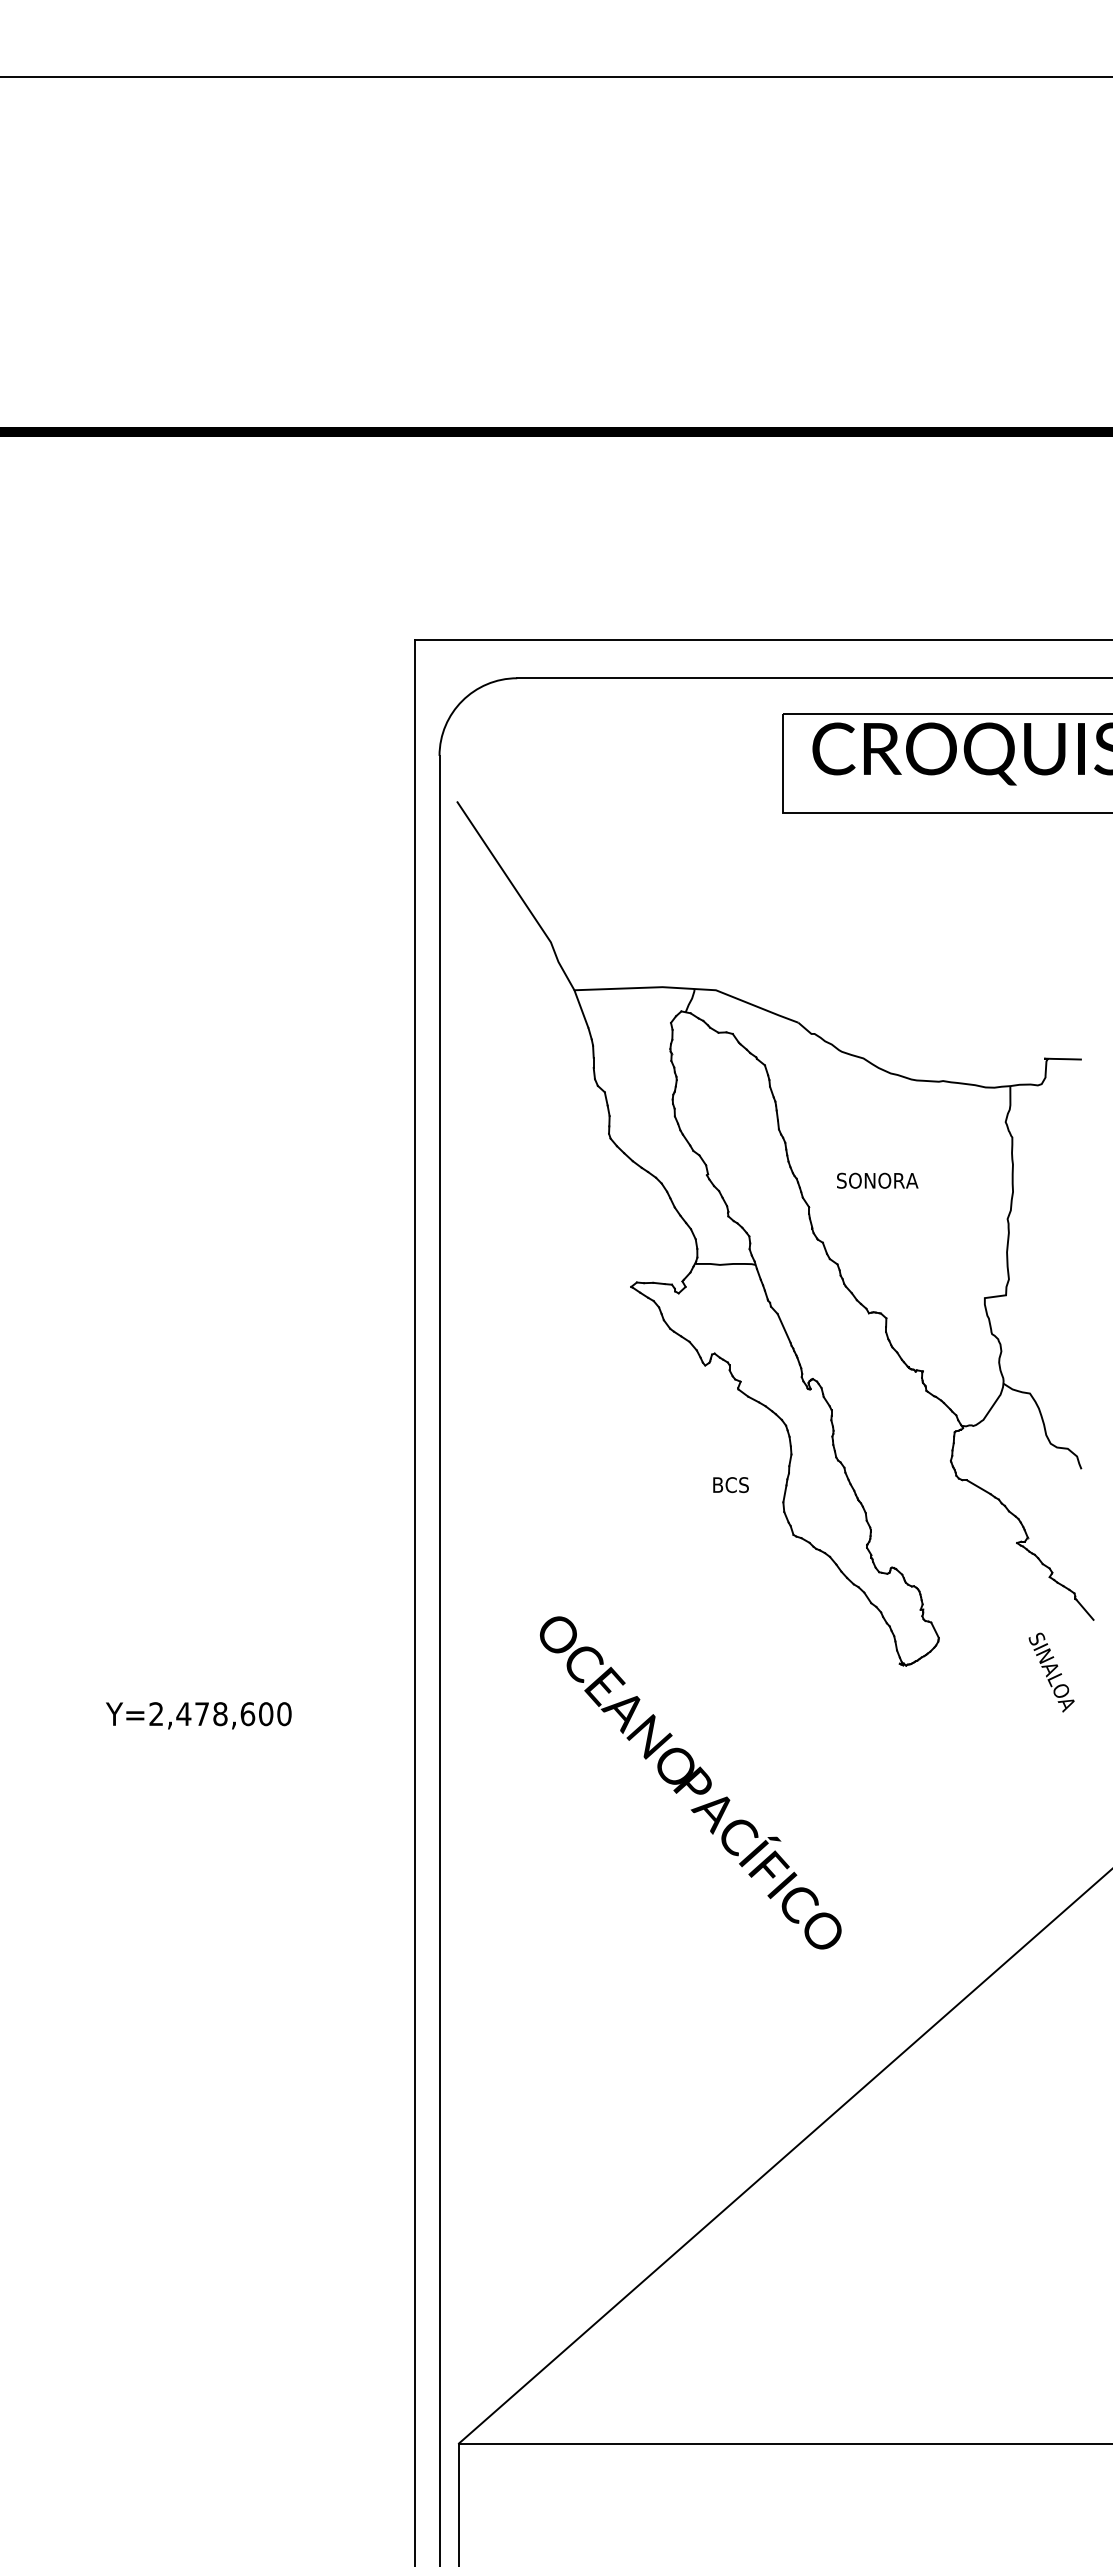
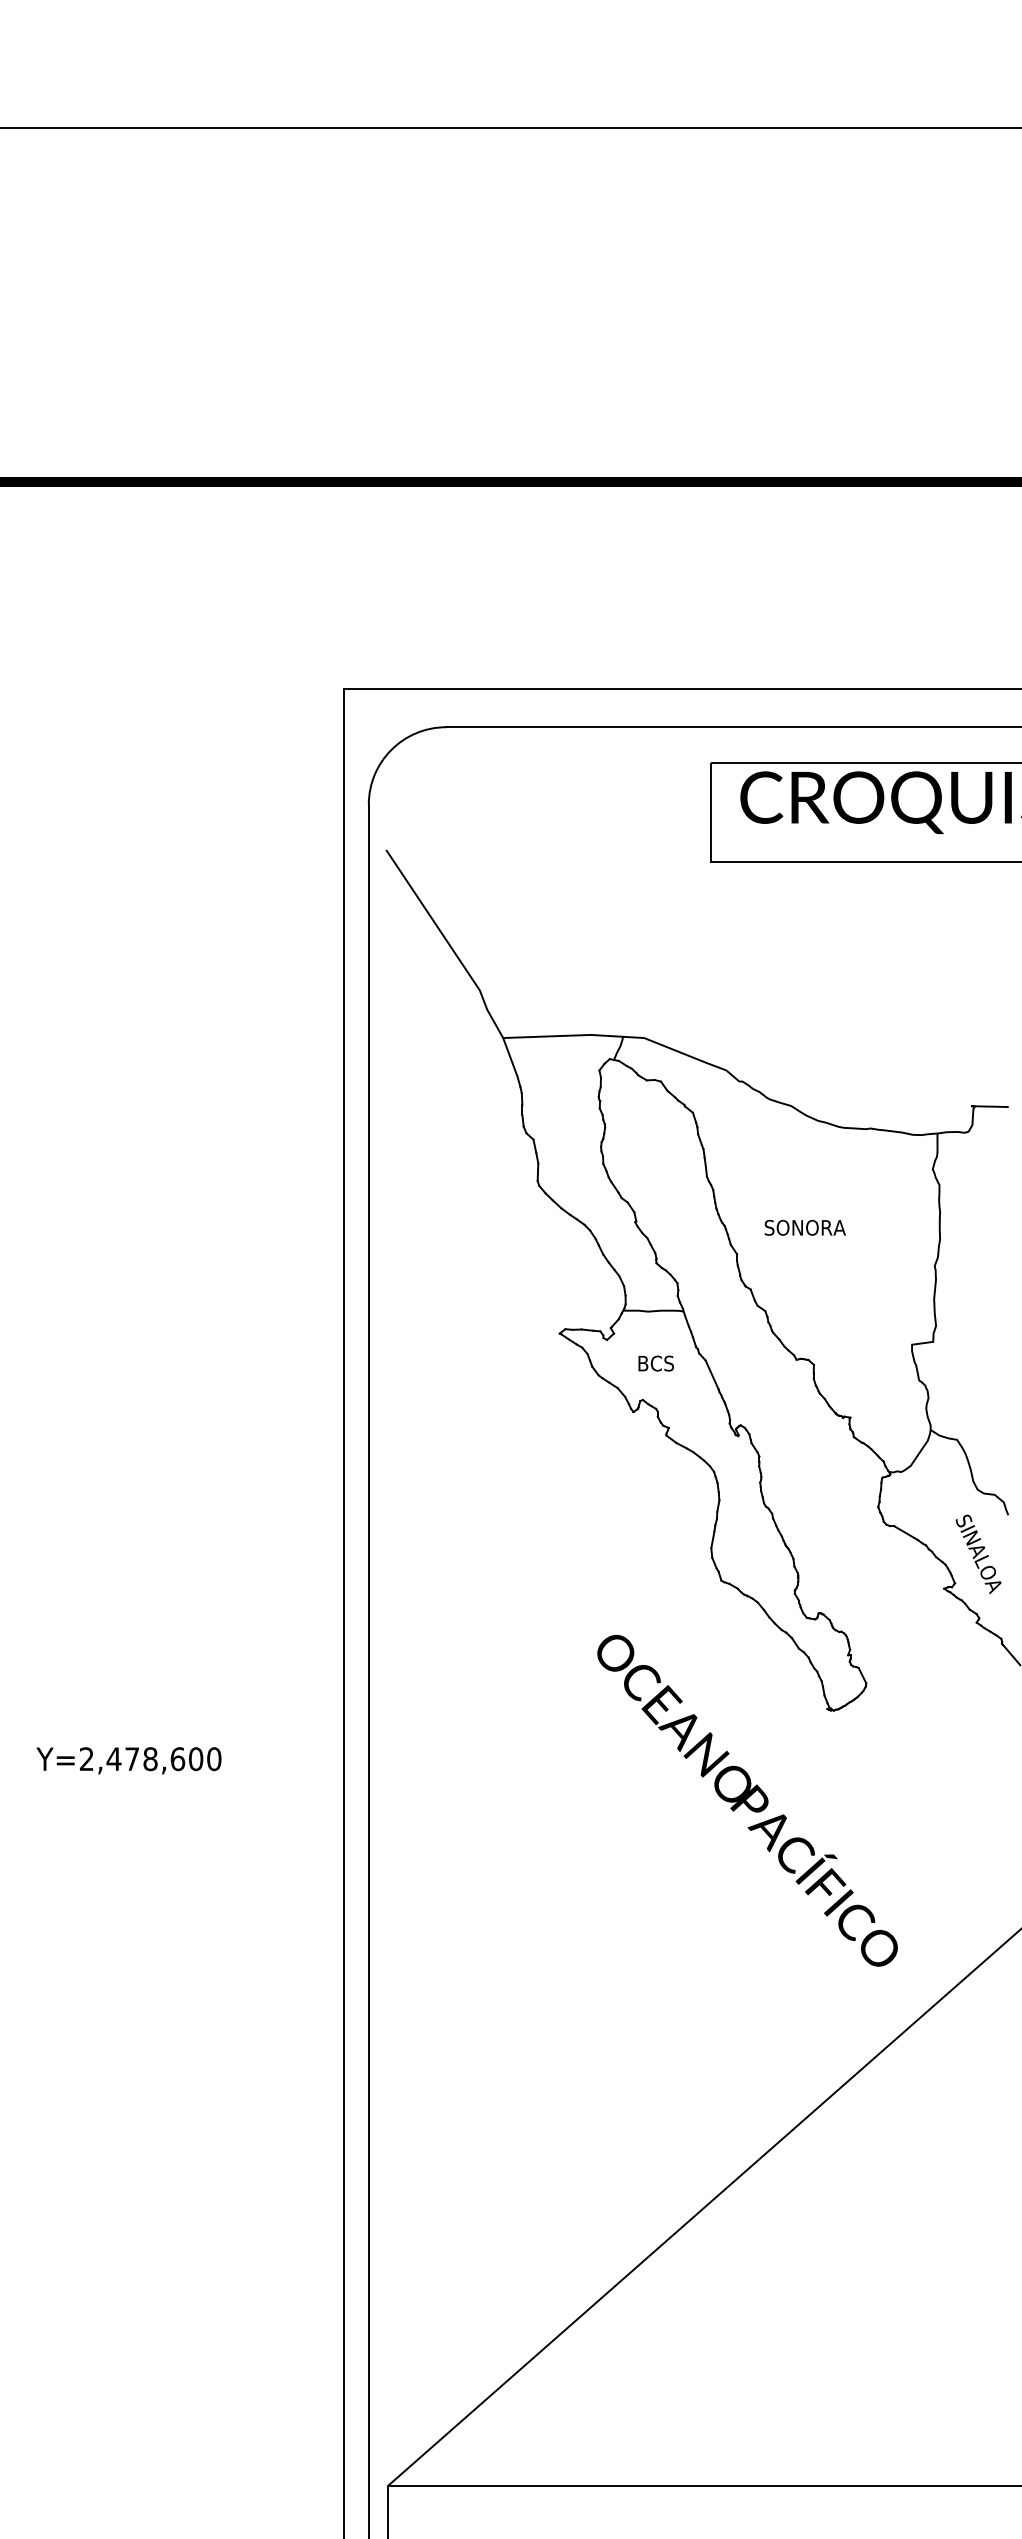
text: (730, 1485) -> (655, 1364), moved
text: (1051, 1672) -> (978, 1554), moved
text: (690, 1782) -> (747, 1800), moved

